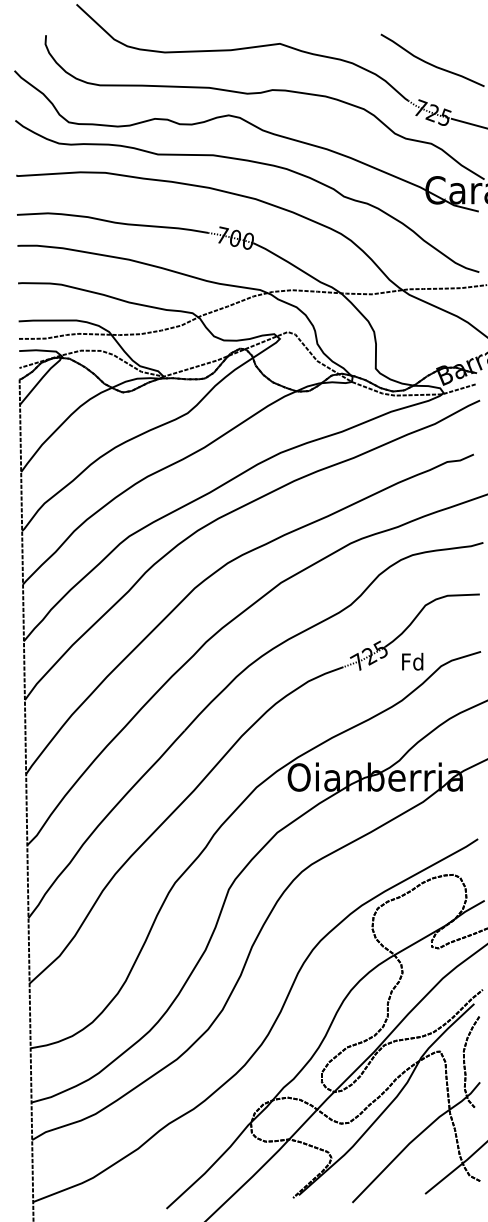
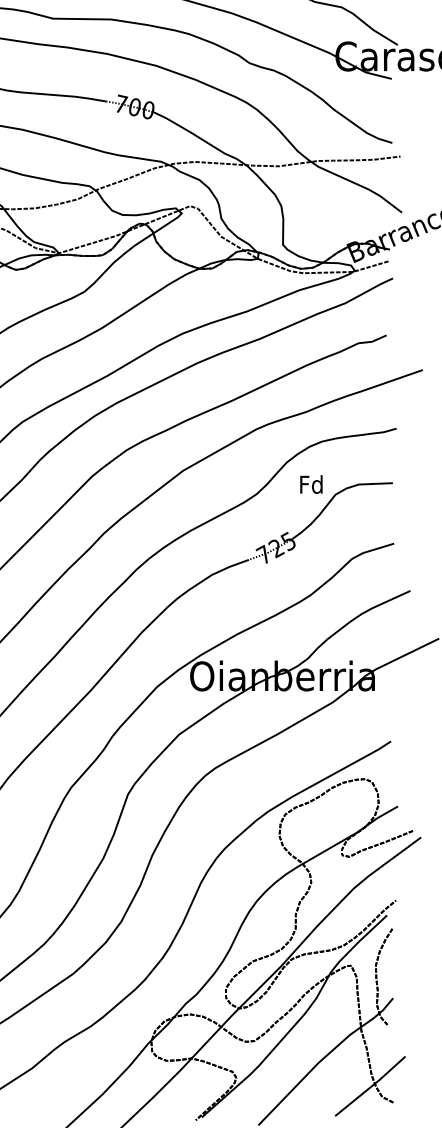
text: (412, 661) -> (311, 484), moved

